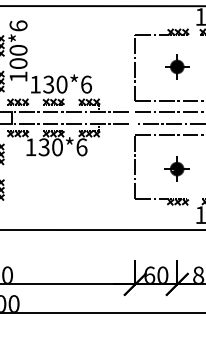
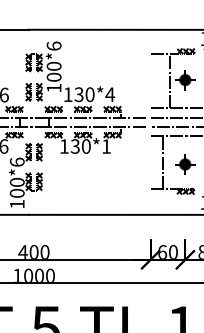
line: (135, 68) -> (169, 81), moved
text: (86, 84) -> (110, 94), 130*6 -> 130*4
text: (81, 147) -> (106, 146), 130*6 -> 130*1
line: (135, 166) -> (162, 162), moved

